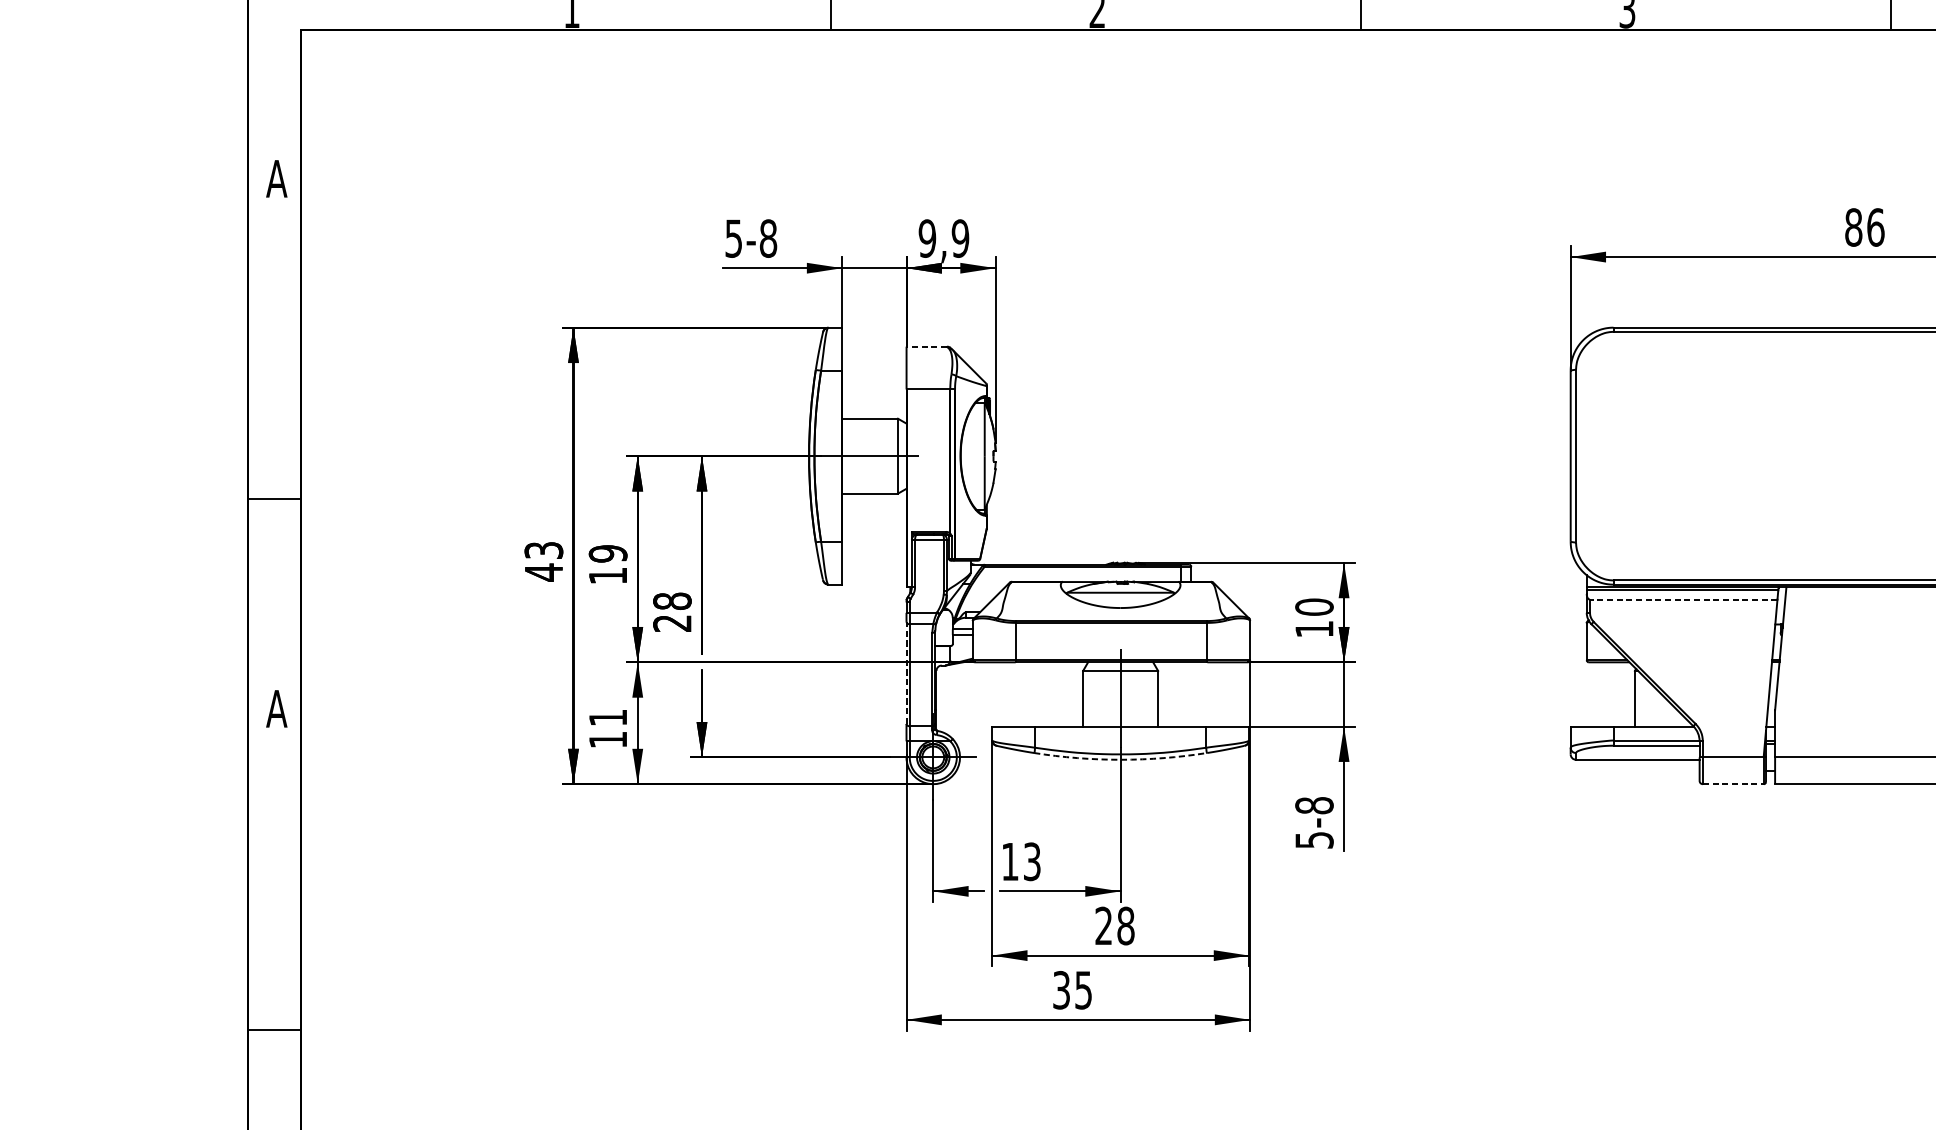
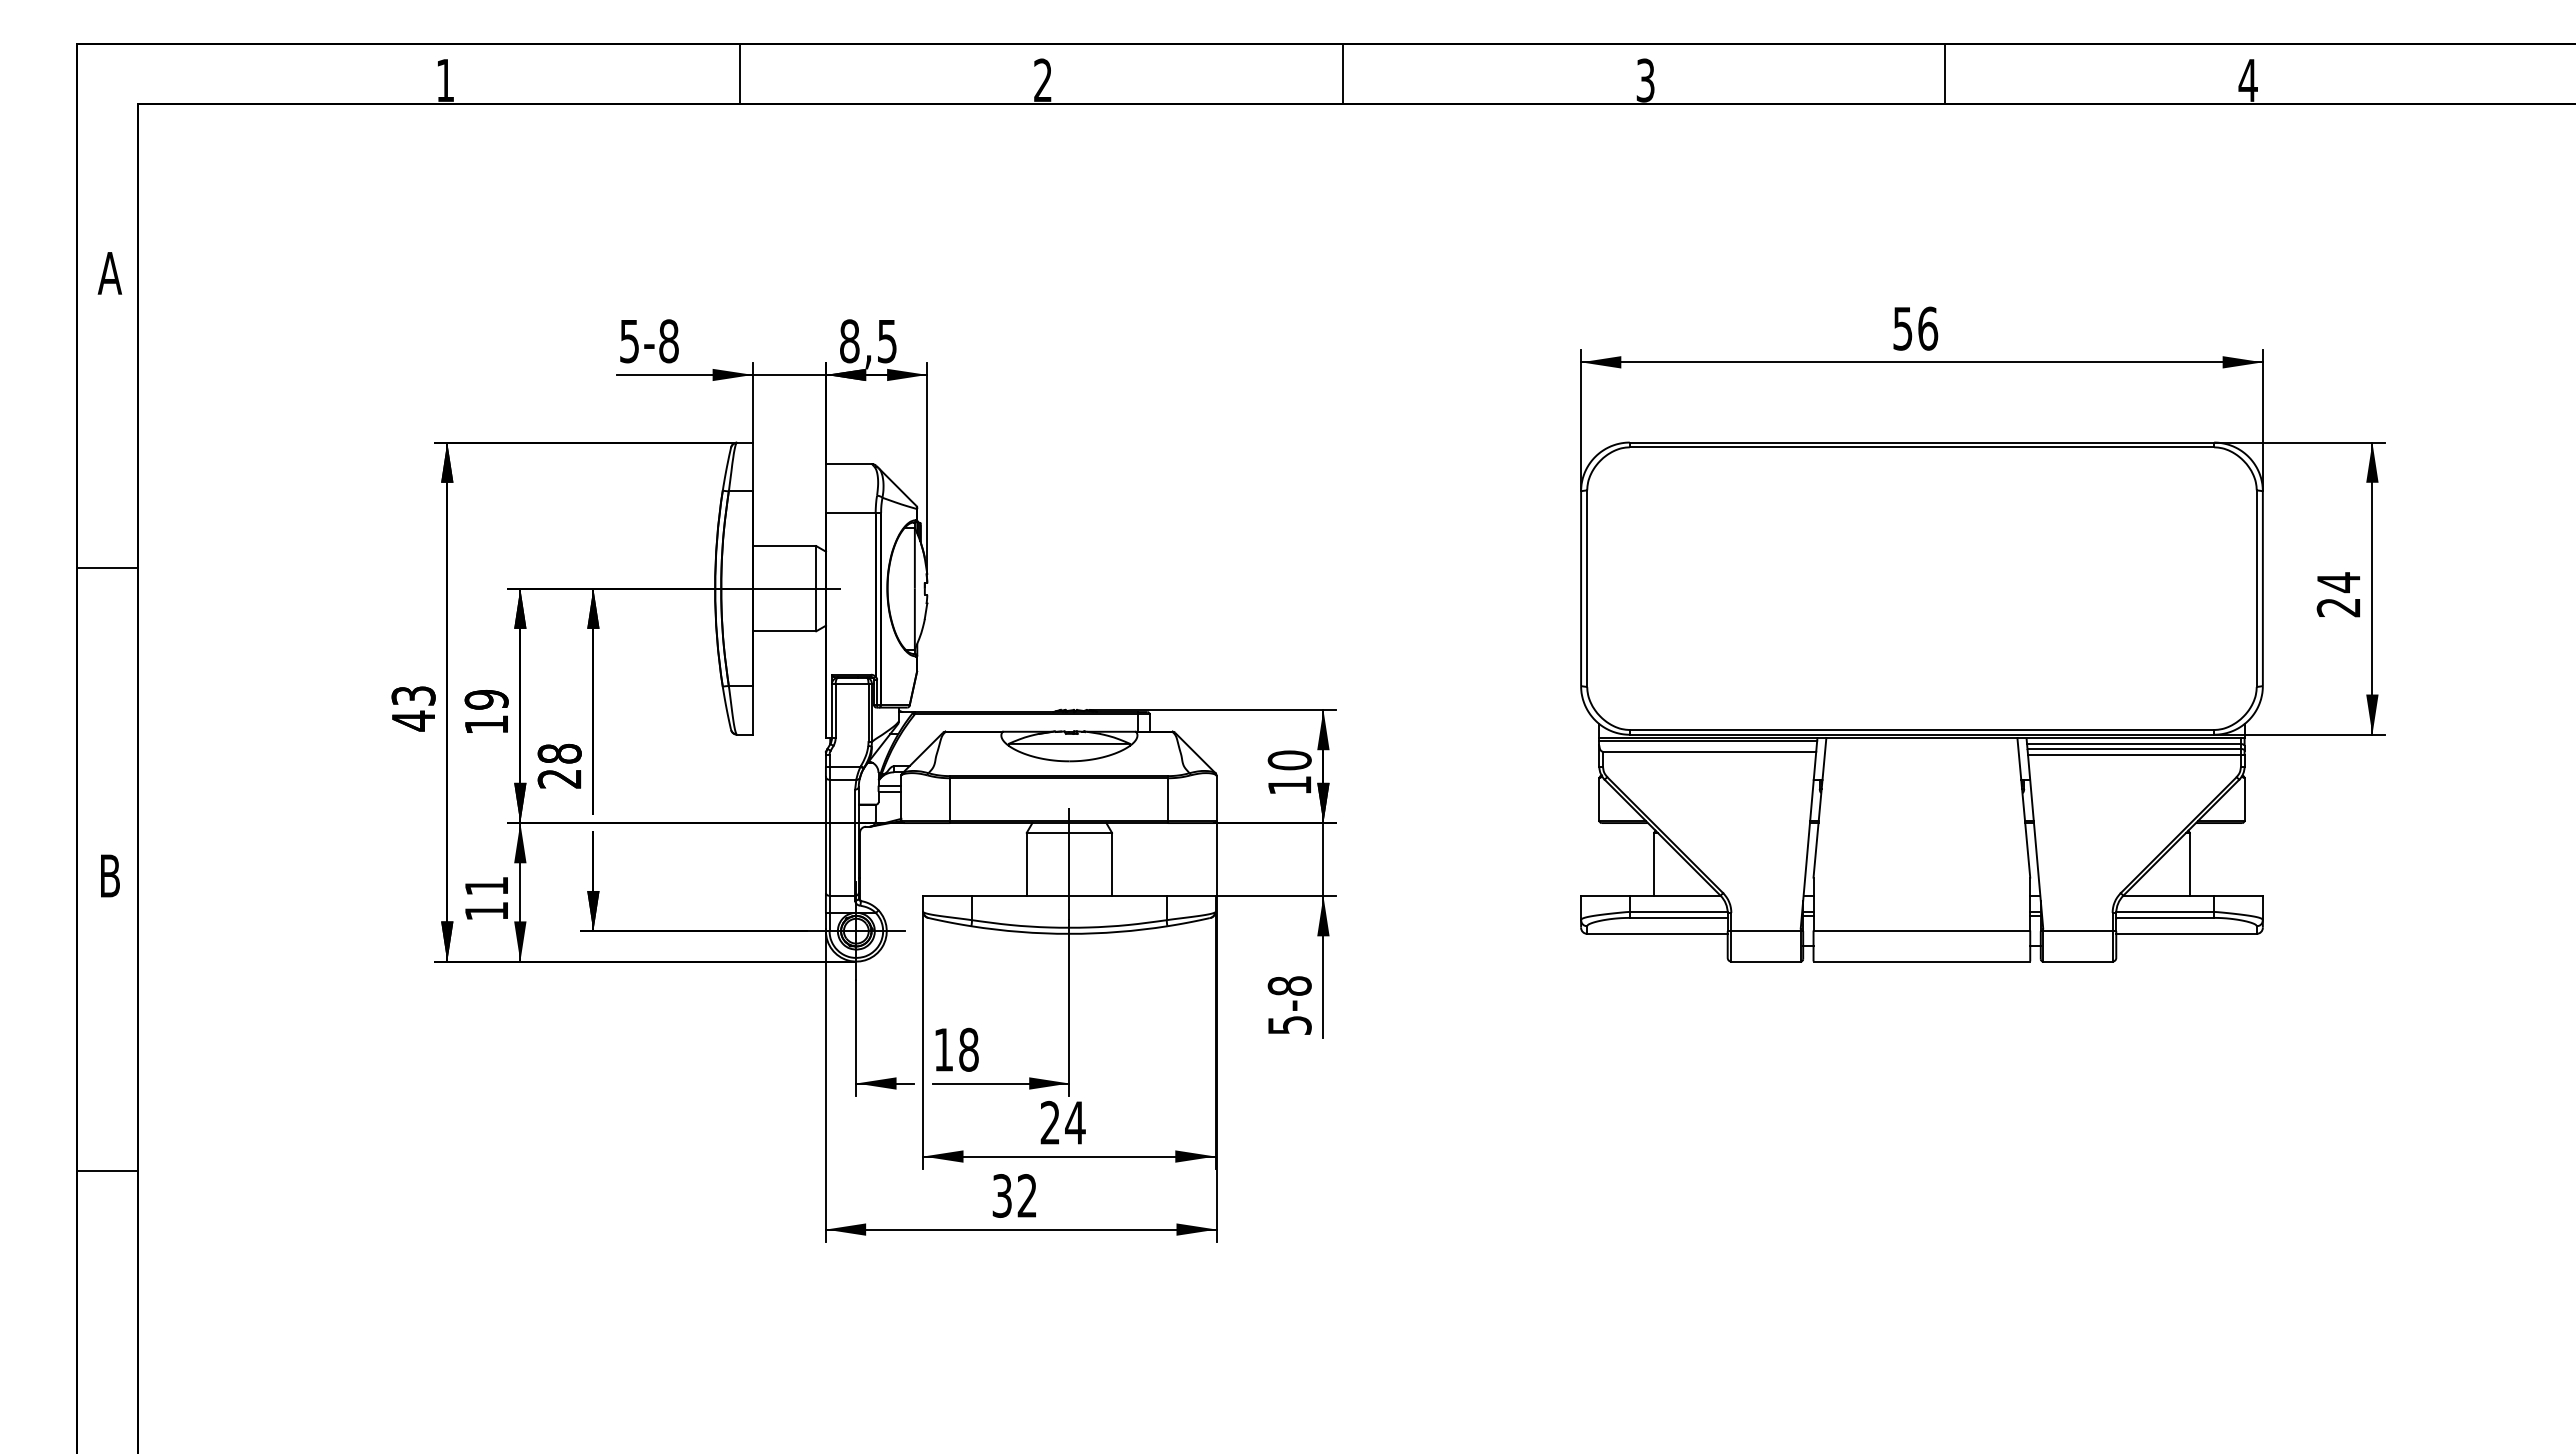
text: (1853, 227) -> (1902, 328), 86 -> 56
text: (943, 238) -> (868, 341), 9,9 -> 8,5
line: (926, 346) -> (848, 464), dashed -> solid
line: (274, 499) -> (107, 568), moved
line: (1683, 599) -> (1709, 751), dashed -> solid
line: (906, 673) -> (825, 835), dashed -> solid
text: (276, 708) -> (109, 875), A -> B
arc: (1120, 759) -> (1069, 933), dashed -> solid
line: (1733, 784) -> (1766, 961), dashed -> solid
text: (1031, 861) -> (968, 1049), 13 -> 18
text: (1126, 925) -> (1075, 1122), 28 -> 24
text: (1082, 989) -> (1026, 1195), 35 -> 32
line: (274, 1030) -> (107, 1170), moved

